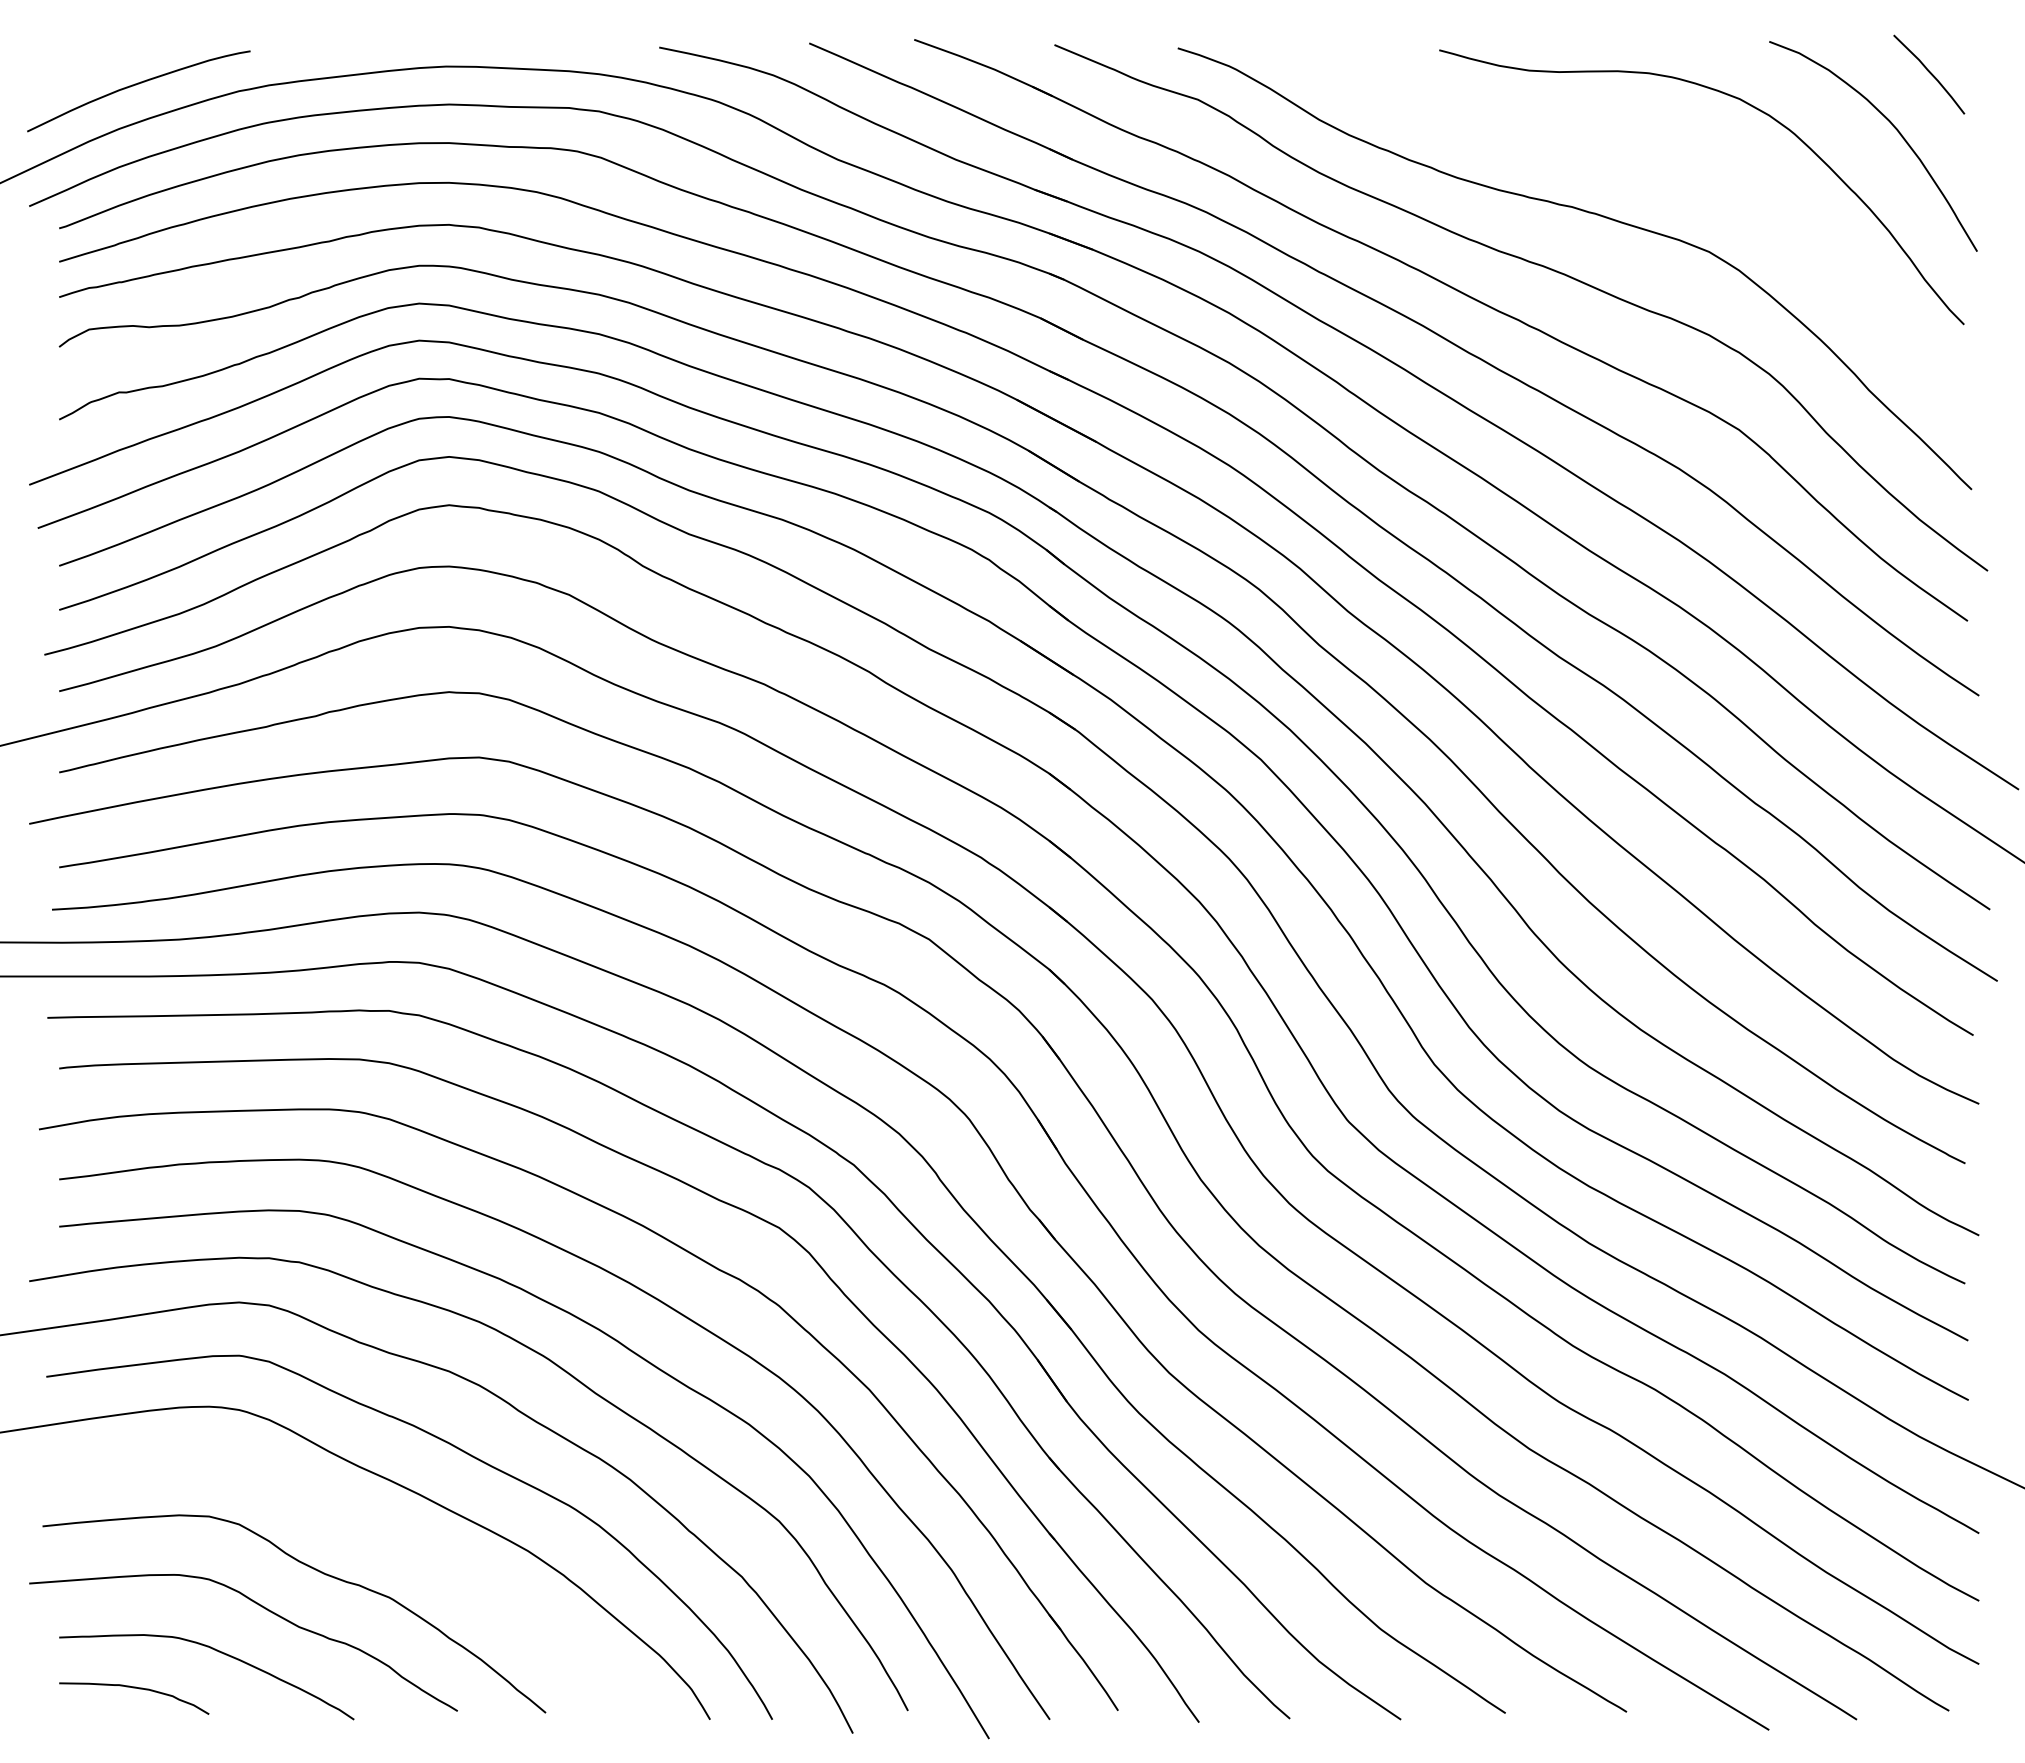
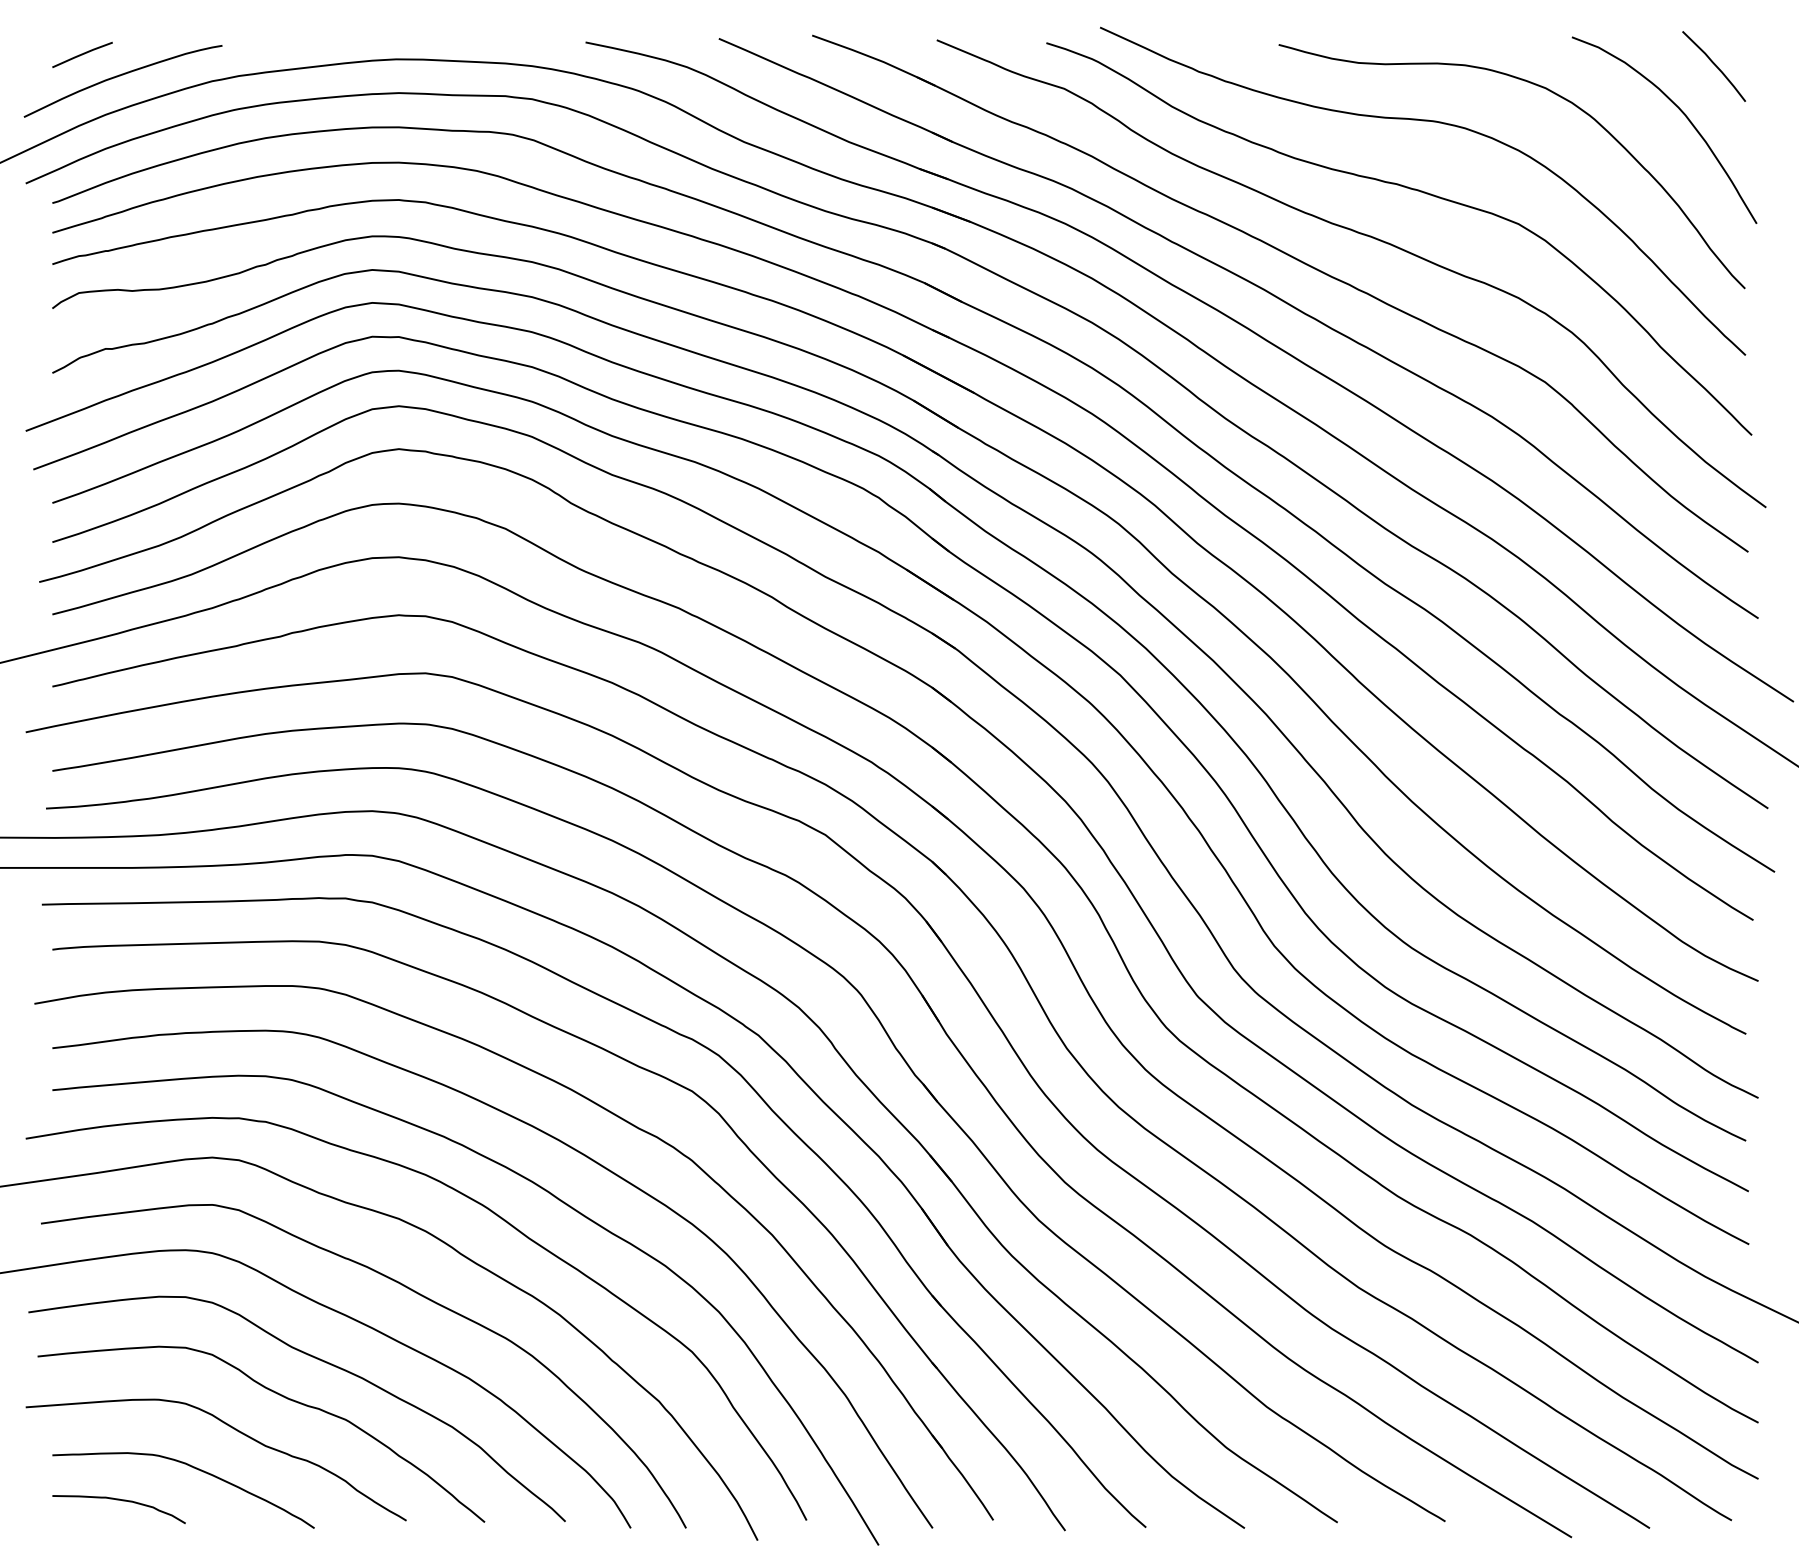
line: (93, 61) -> (82, 54), added
curve: (1613, 137) -> (1433, 122), added
curve: (356, 1529) -> (316, 1359), added

